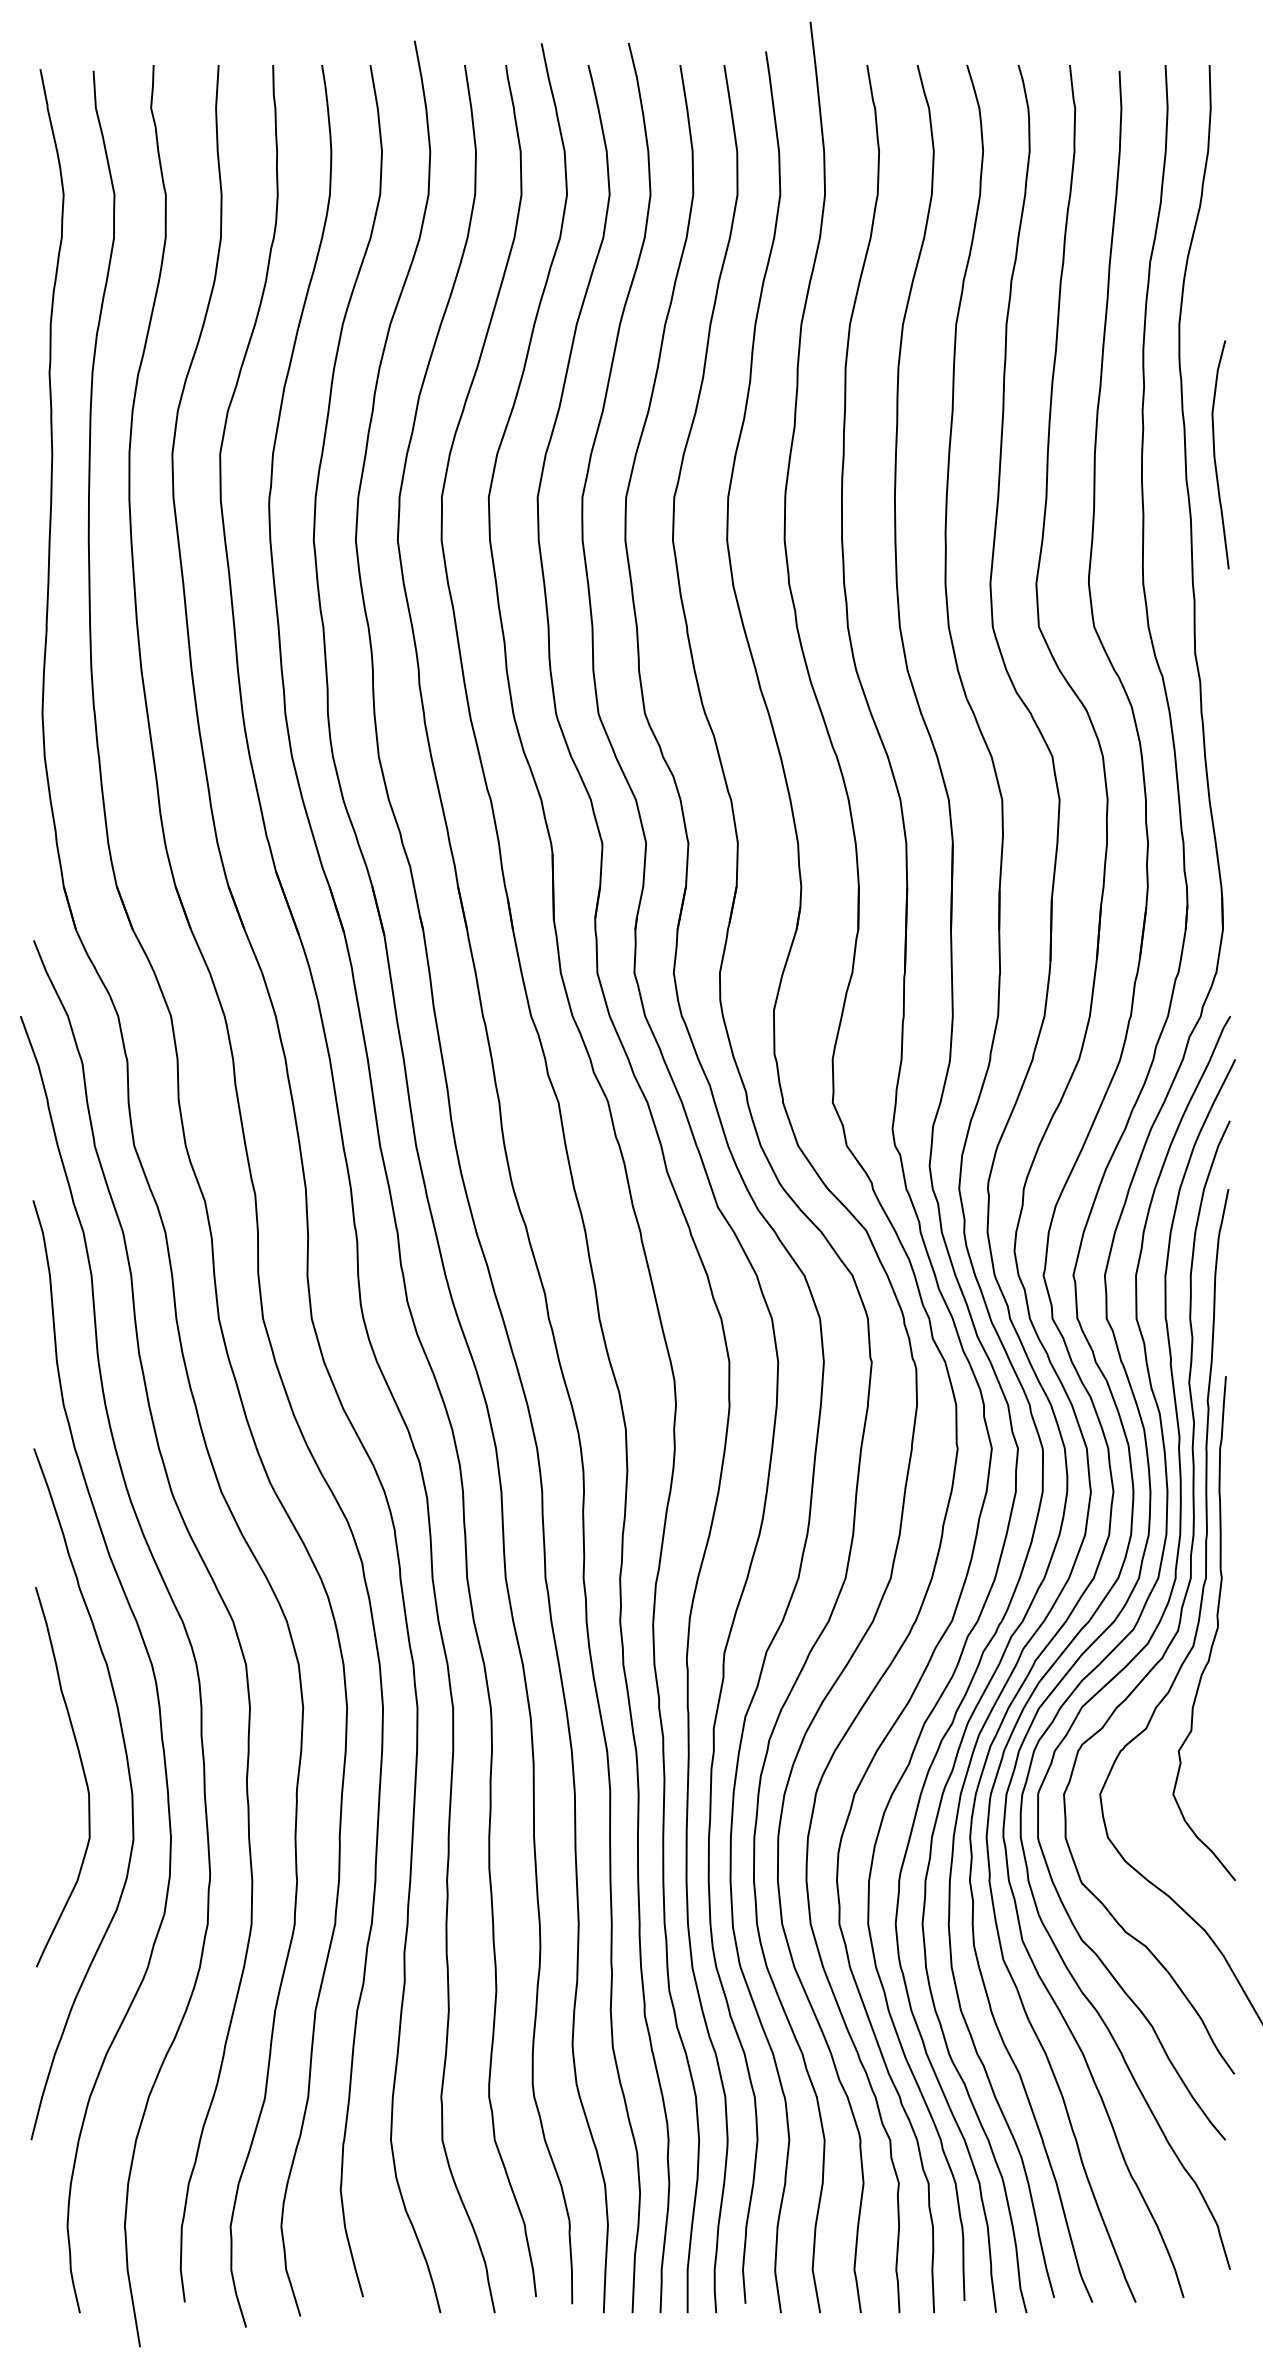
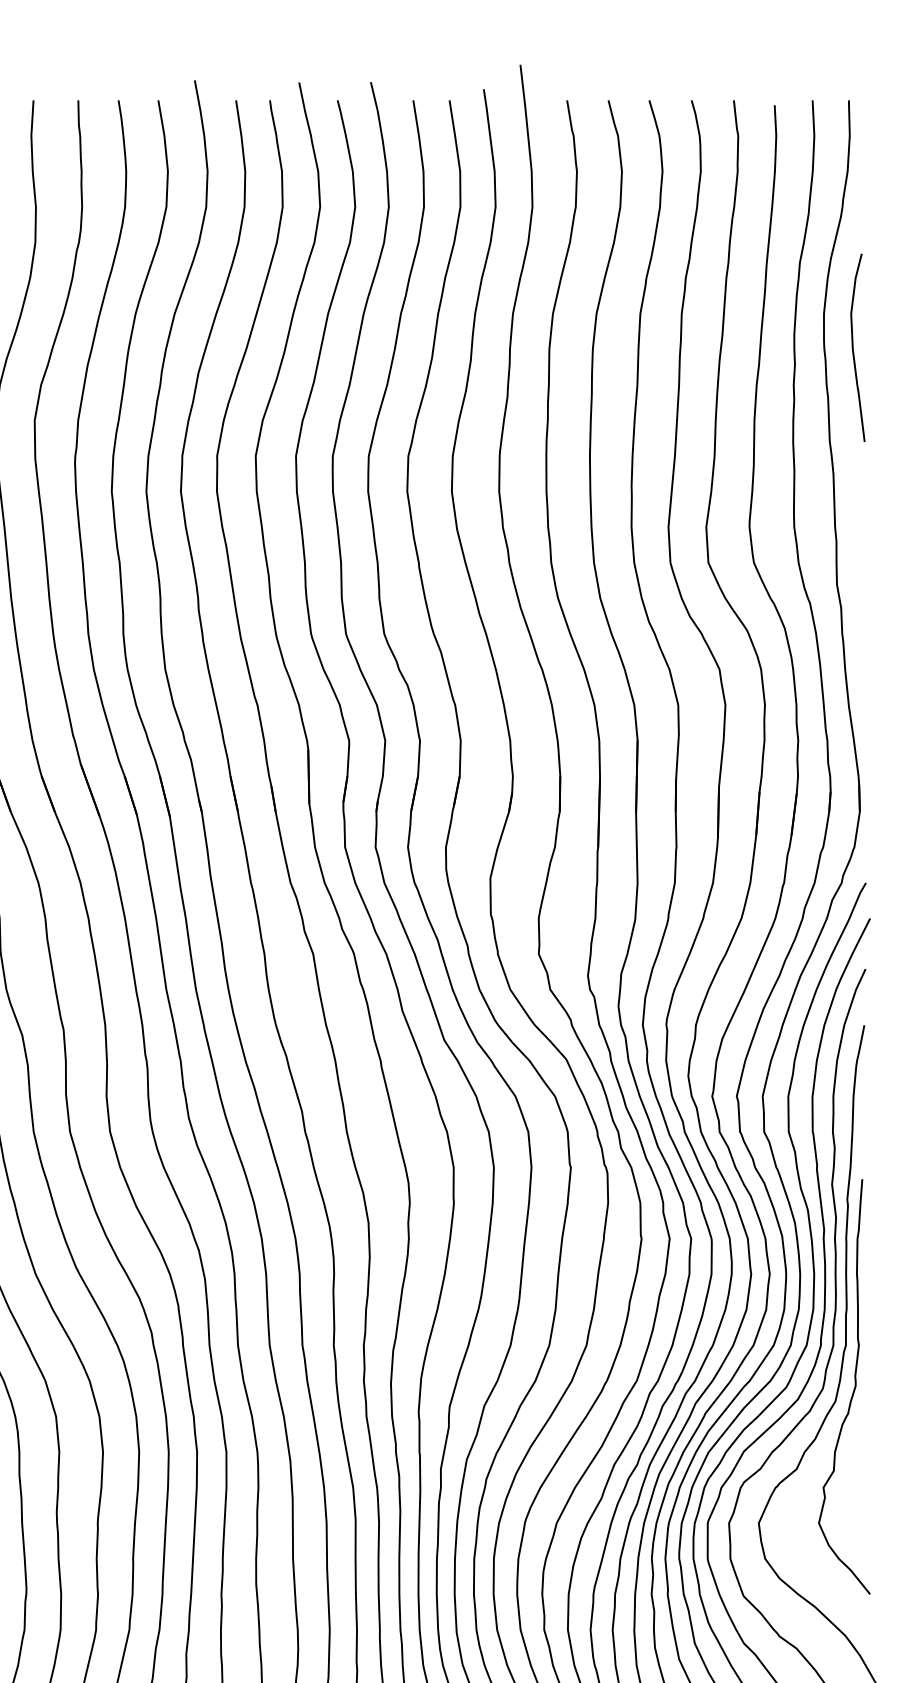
curve: (1215, 454) -> (853, 347), moved

